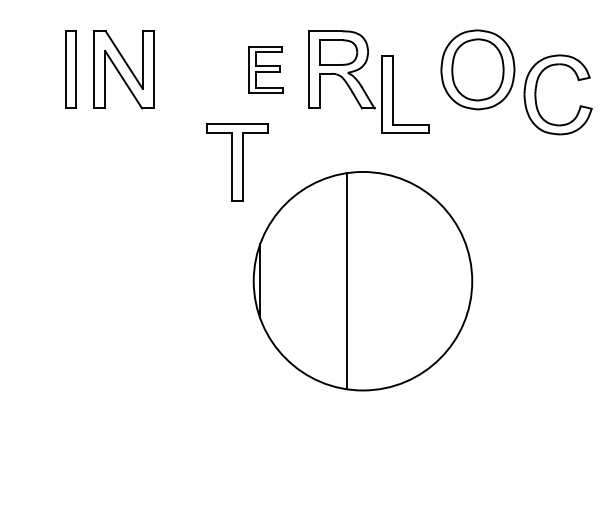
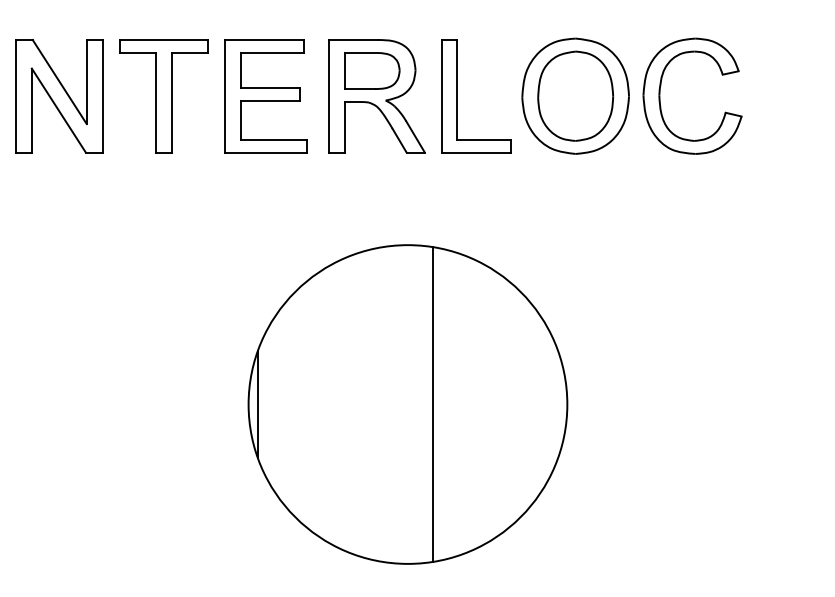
part: (265, 69) -> (265, 95), size x1.67
part: (393, 94) -> (458, 95), moved
part: (536, 94) -> (661, 95), moved
part: (237, 162) -> (163, 95), moved
line: (347, 281) -> (433, 404), moved

